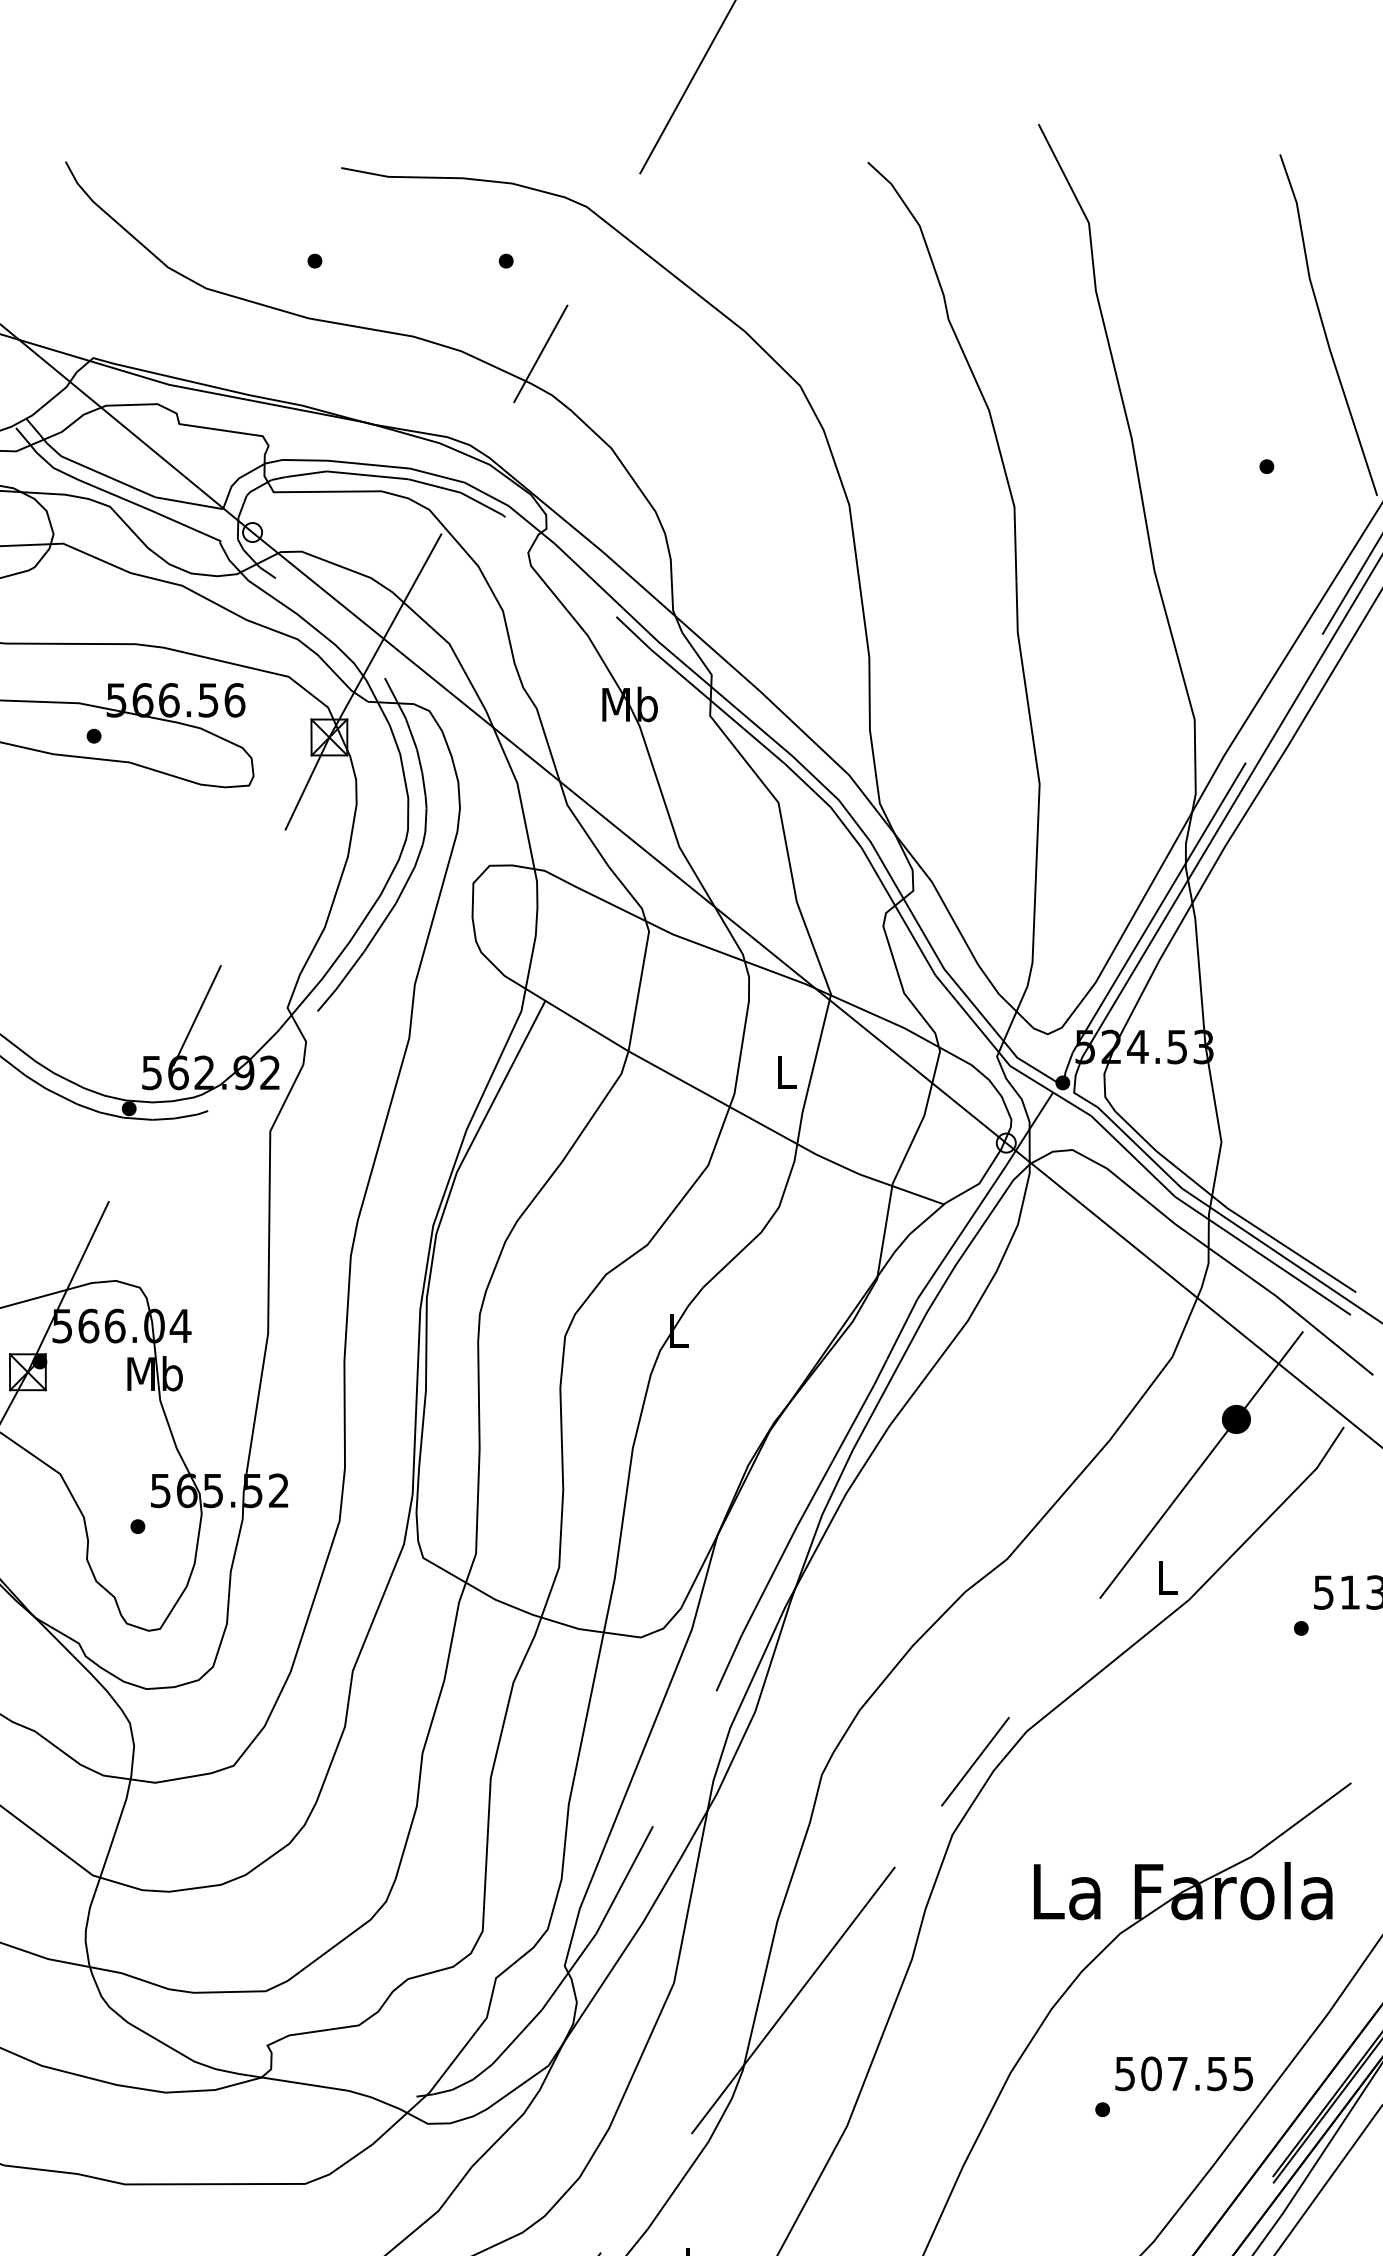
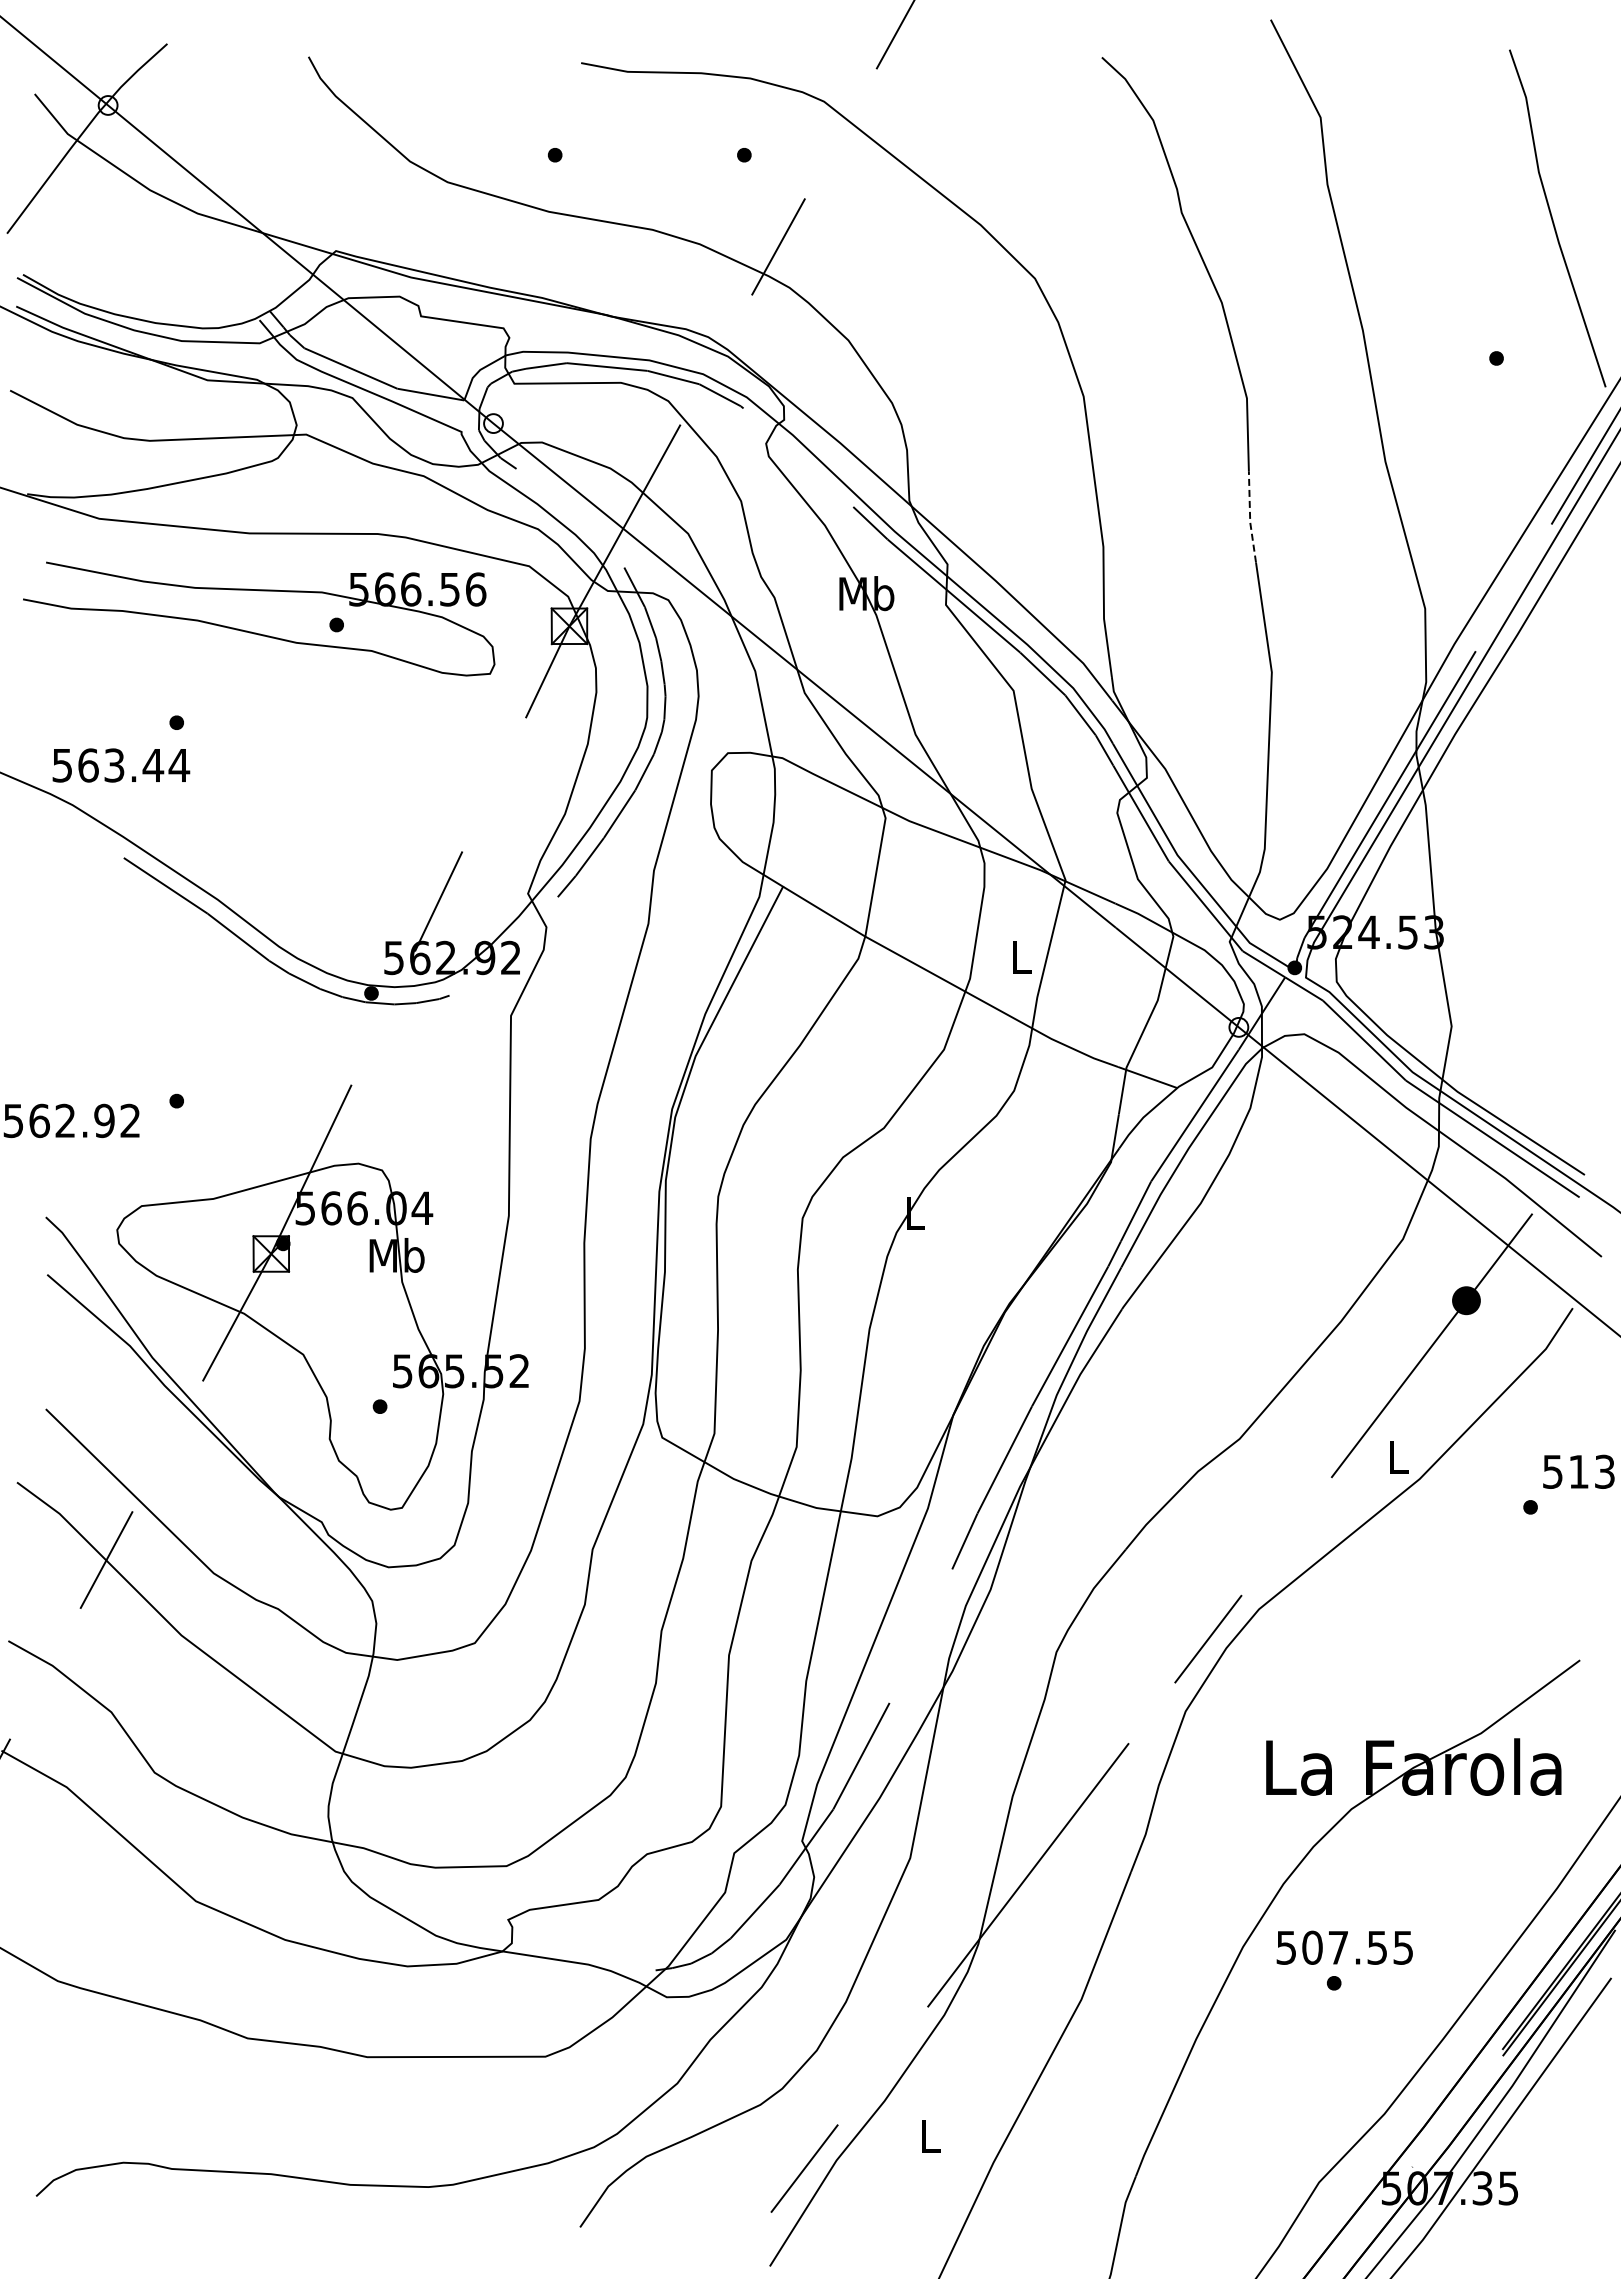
line: (1018, 627) -> (1250, 517), solid -> dashed
text: (1183, 2073) -> (1344, 1947), moved

